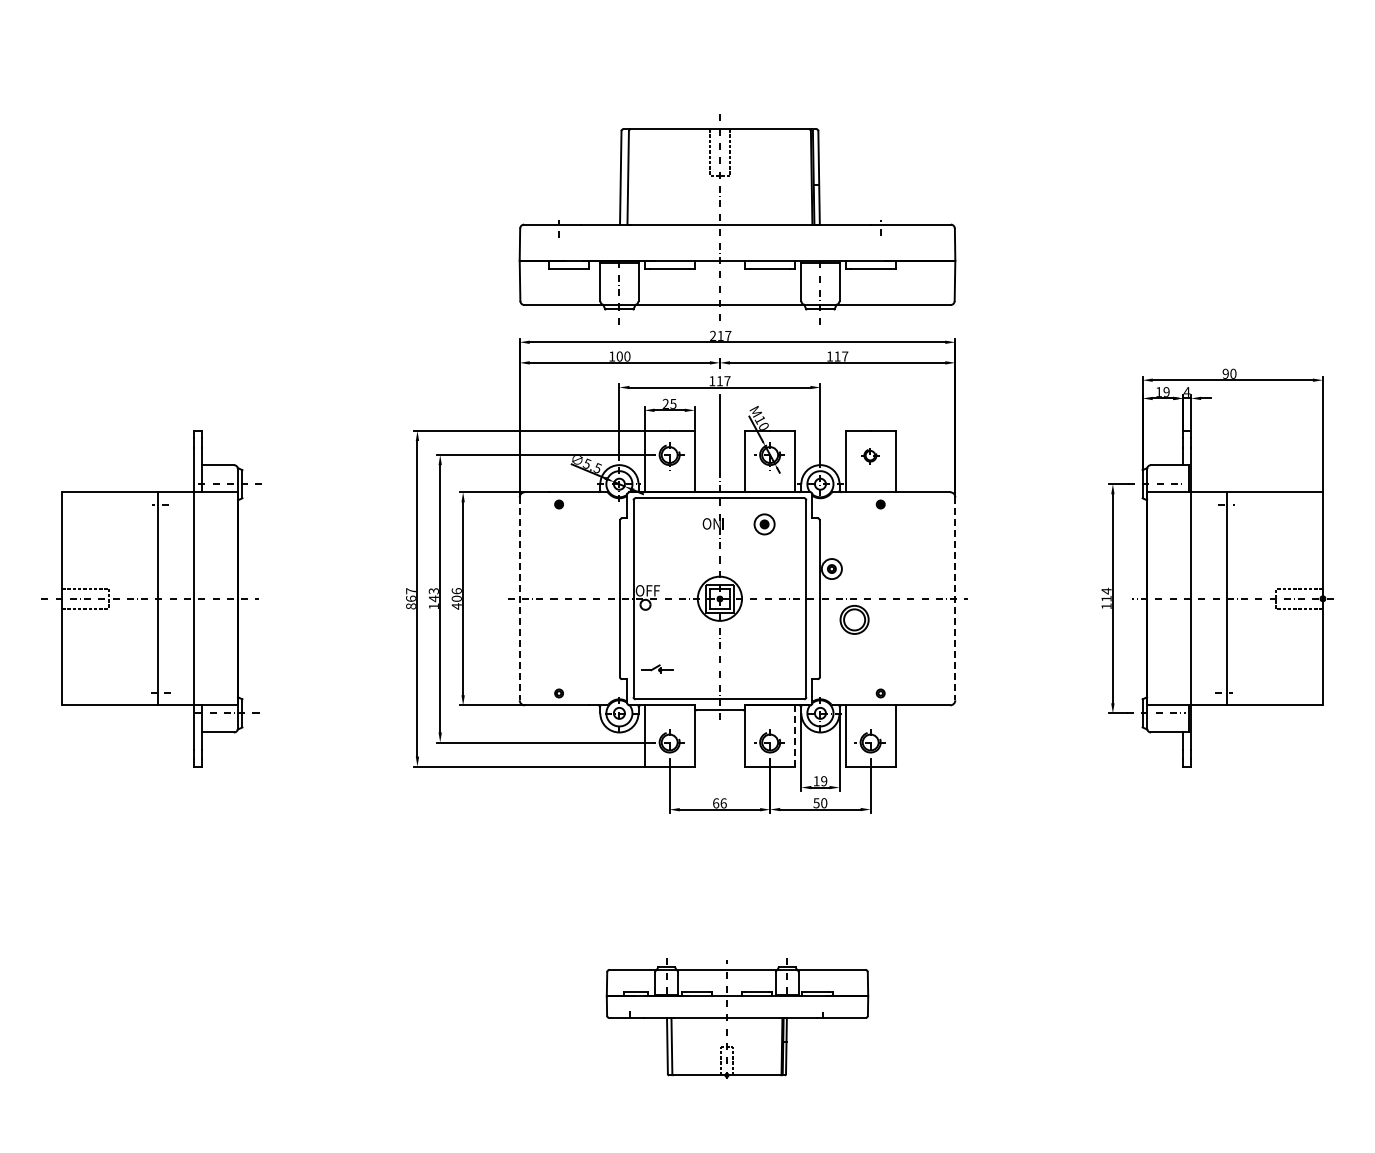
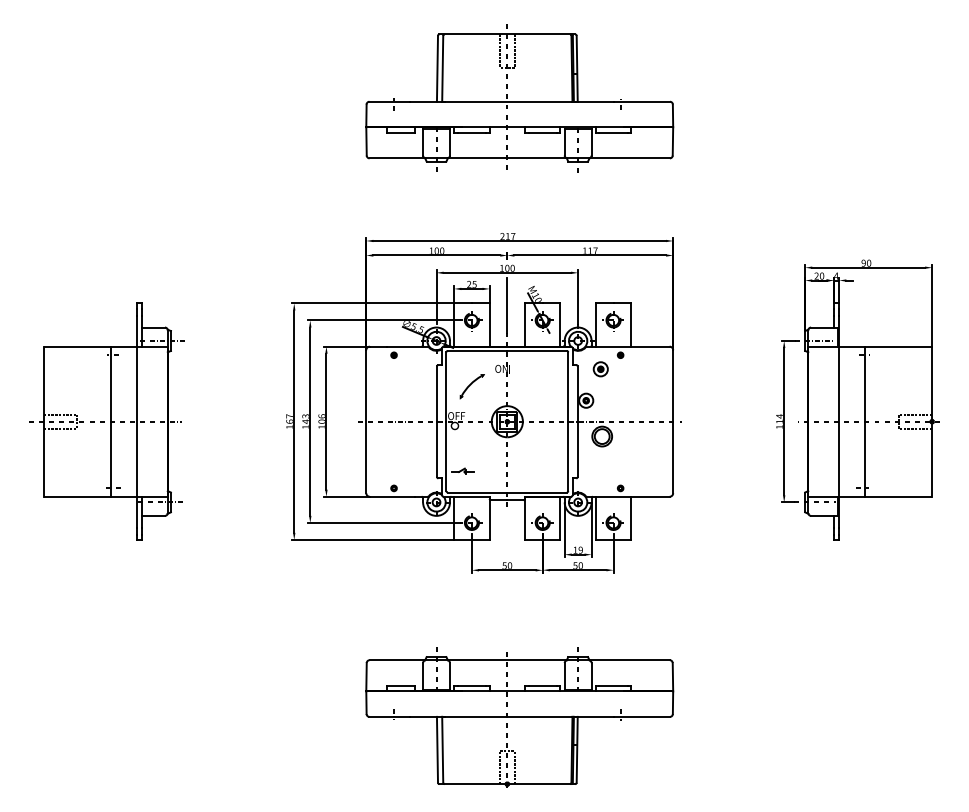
part: (737, 219) -> (519, 98), moved
text: (723, 381) -> (509, 268), 117 -> 100
text: (1162, 391) -> (819, 275), 19 -> 20
part: (869, 456) -> (612, 321), size x1.67
part: (764, 524) -> (600, 369), moved
part: (670, 549) -> (472, 386), added
line: (519, 598) -> (366, 421), dashed -> solid
line: (955, 598) -> (673, 421), dashed -> solid
text: (410, 606) -> (289, 427), 867 -> 167
text: (456, 606) -> (321, 427), 406 -> 106
line: (795, 736) -> (560, 518), dashed -> solid
text: (719, 803) -> (507, 565), 66 -> 50
part: (737, 1018) -> (519, 717), size x1.67

